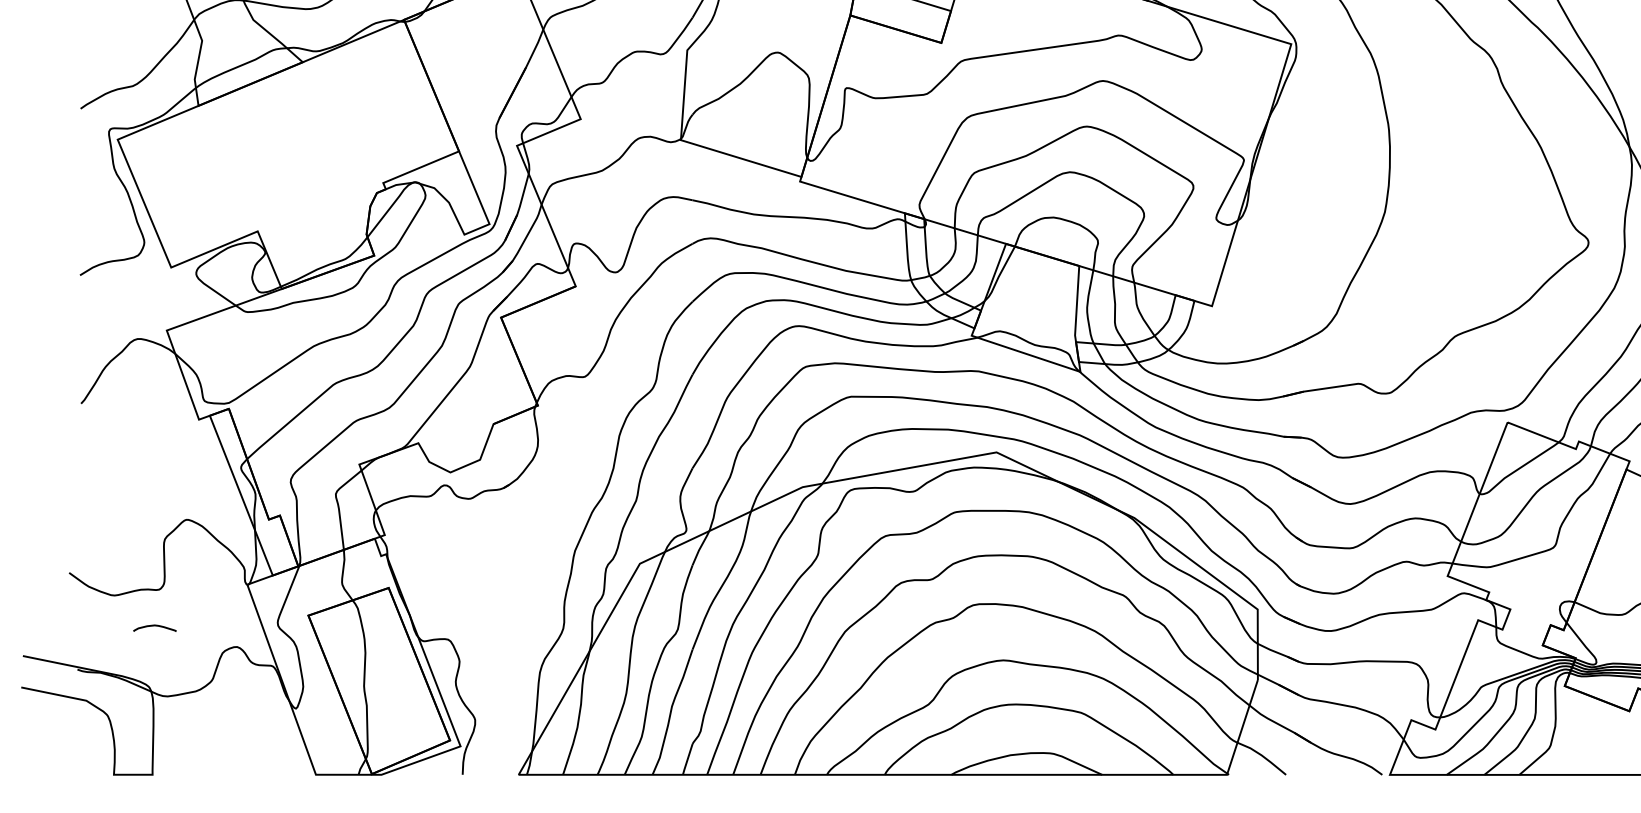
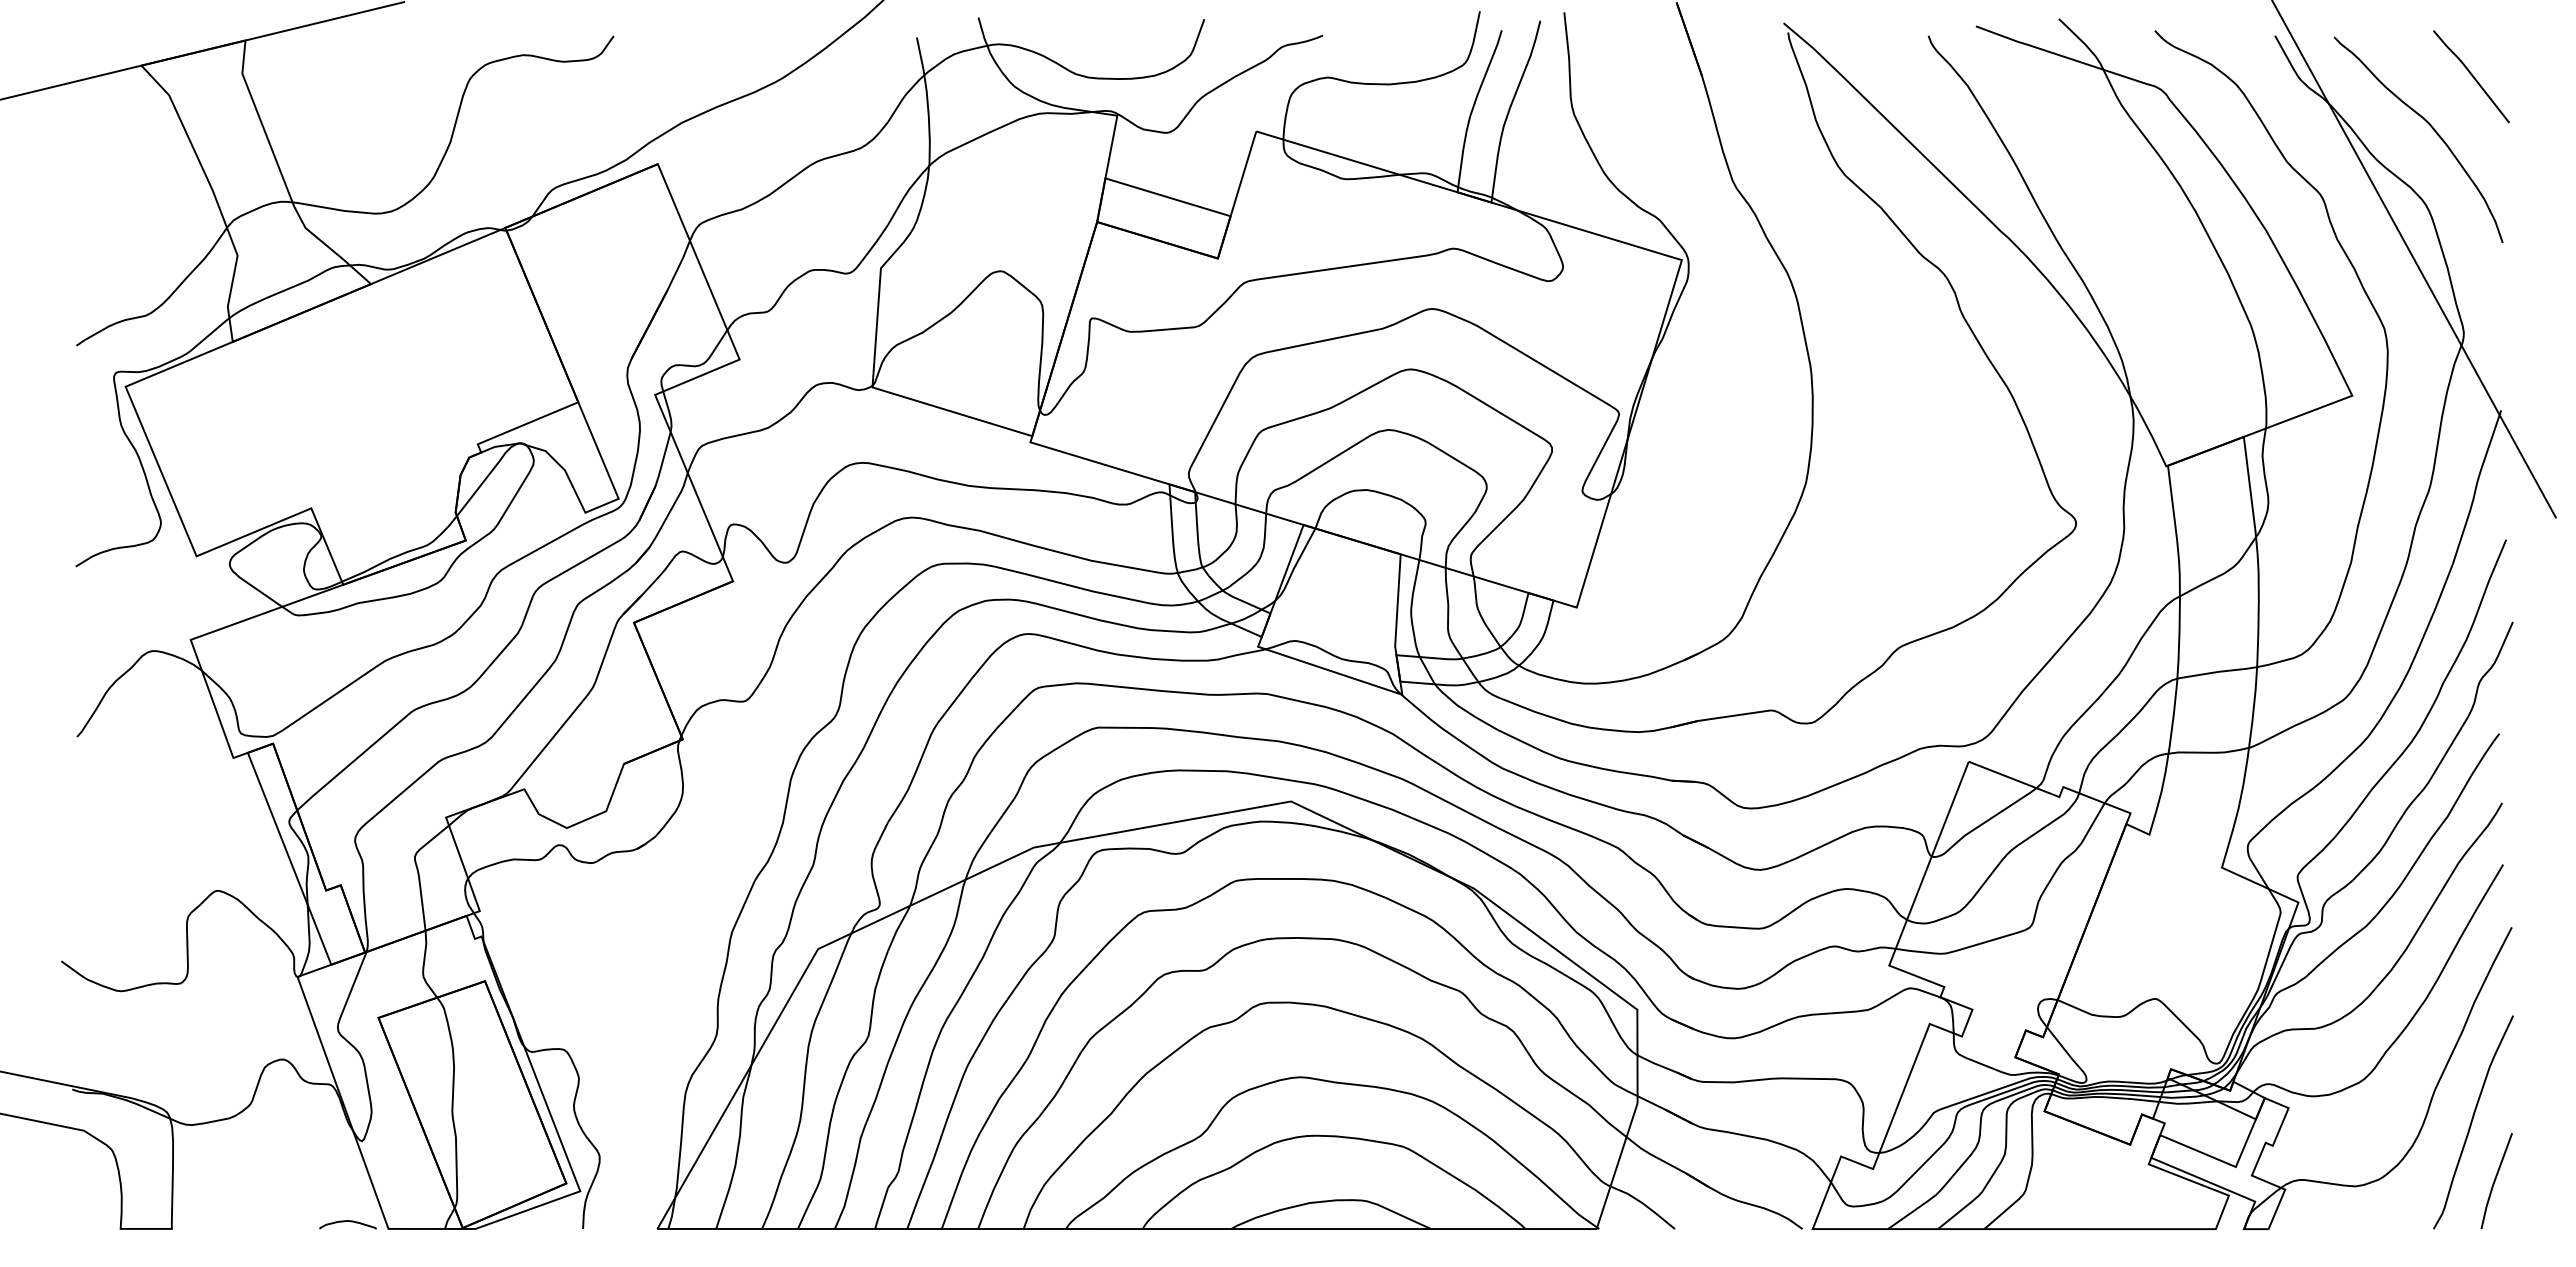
curve: (154, 625) -> (347, 1221), moved

